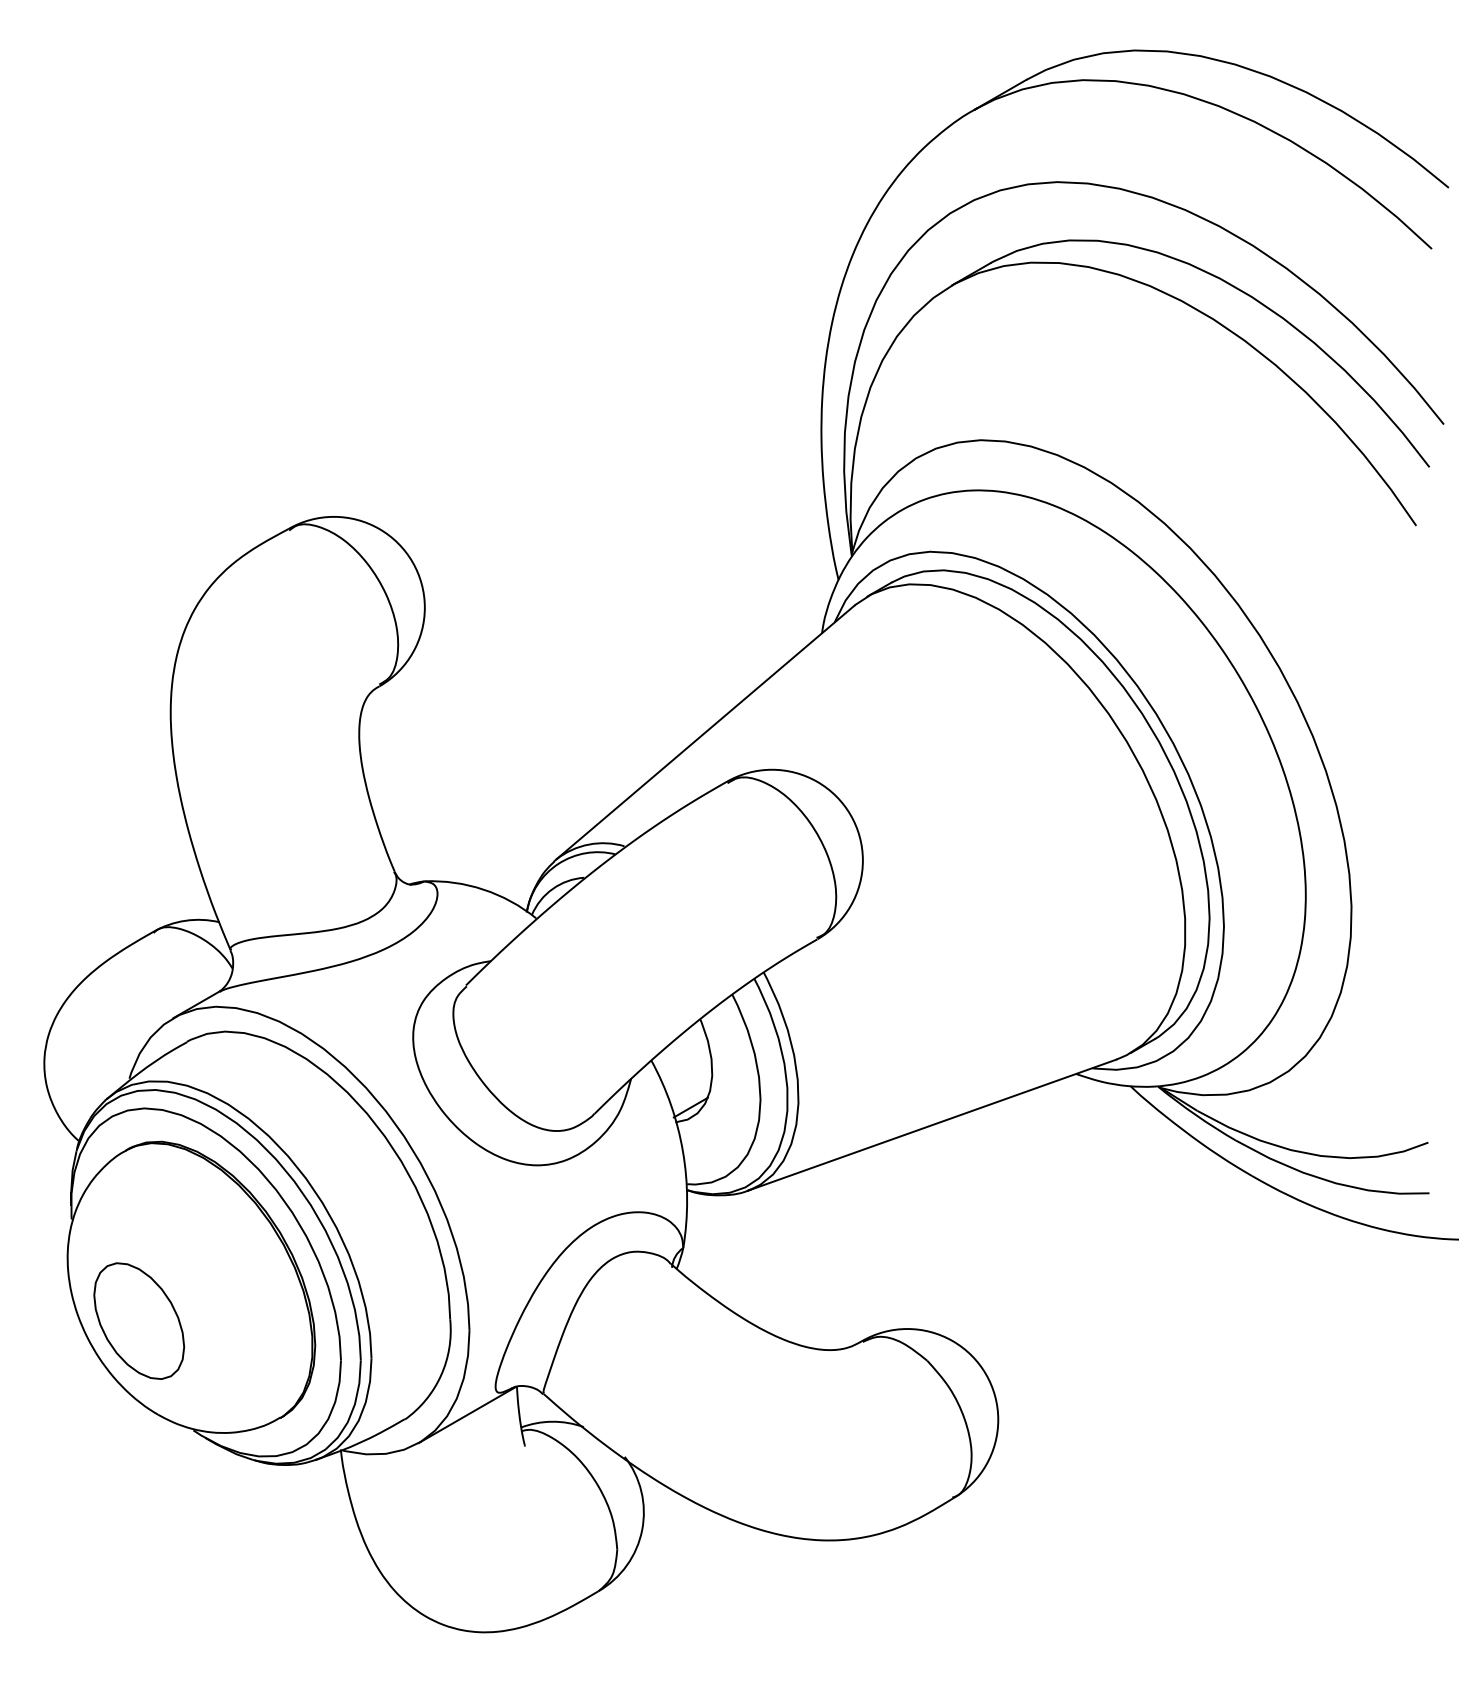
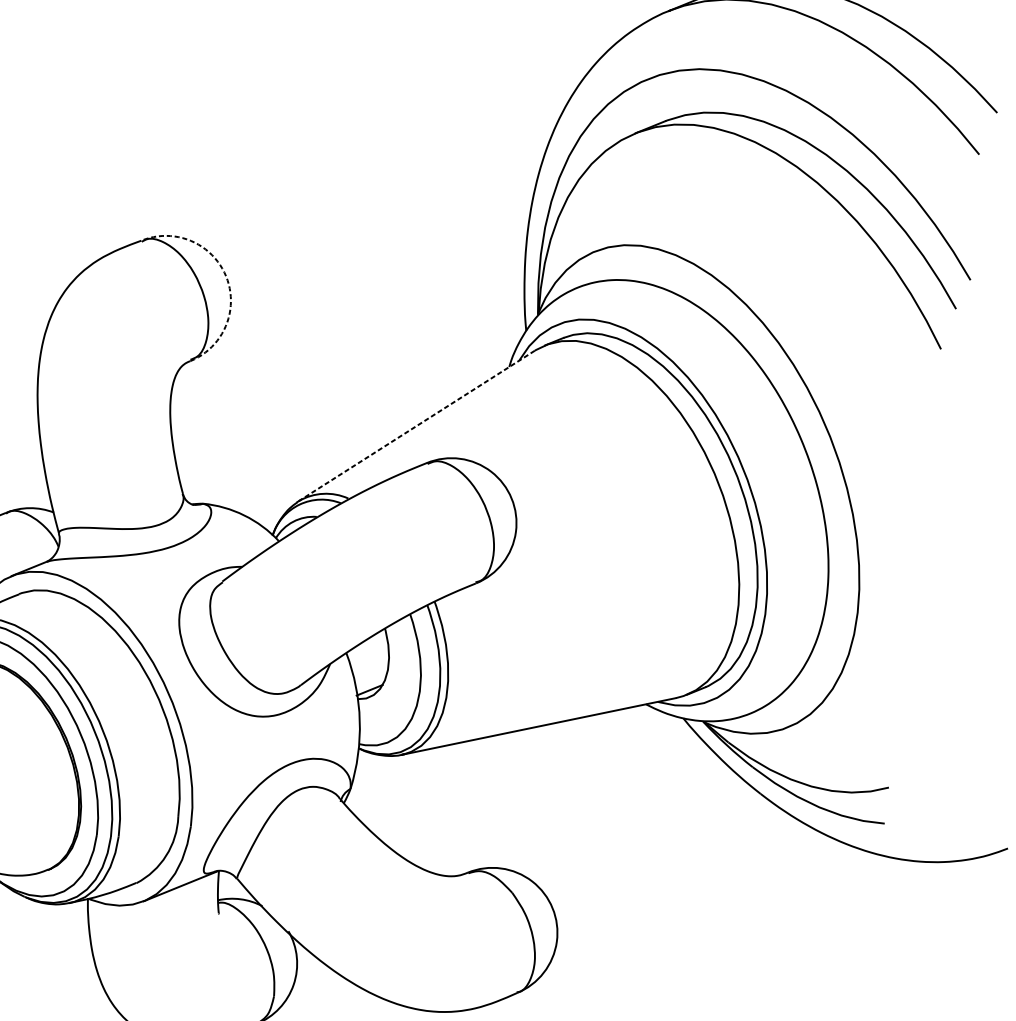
arc: (412, 562) -> (226, 276), solid -> dashed
line: (705, 732) -> (416, 425), solid -> dashed

